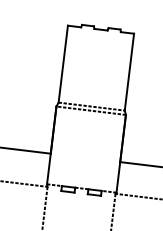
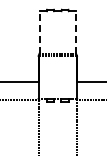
line: (63, 62) -> (39, 31), solid -> dashed
line: (130, 70) -> (76, 31), solid -> dashed

